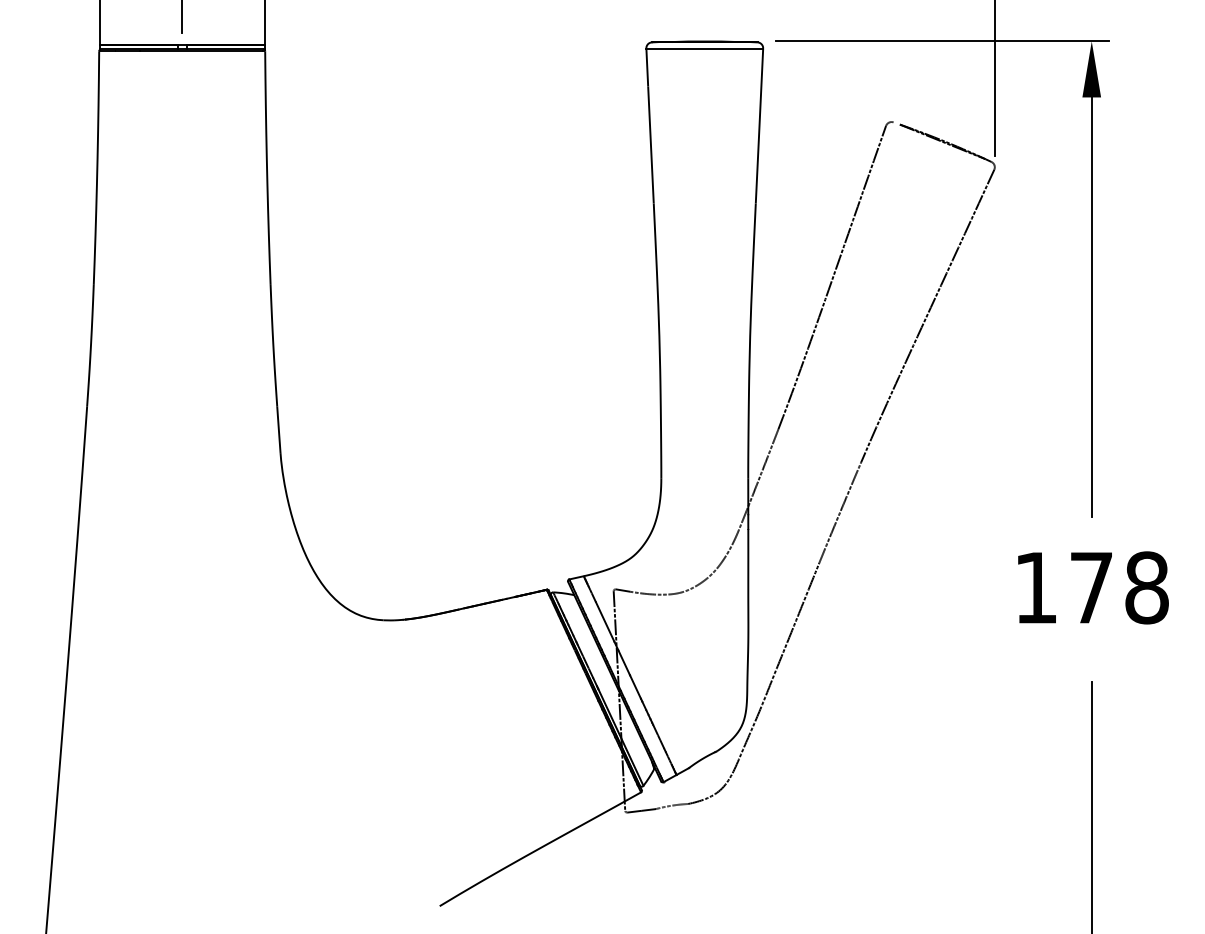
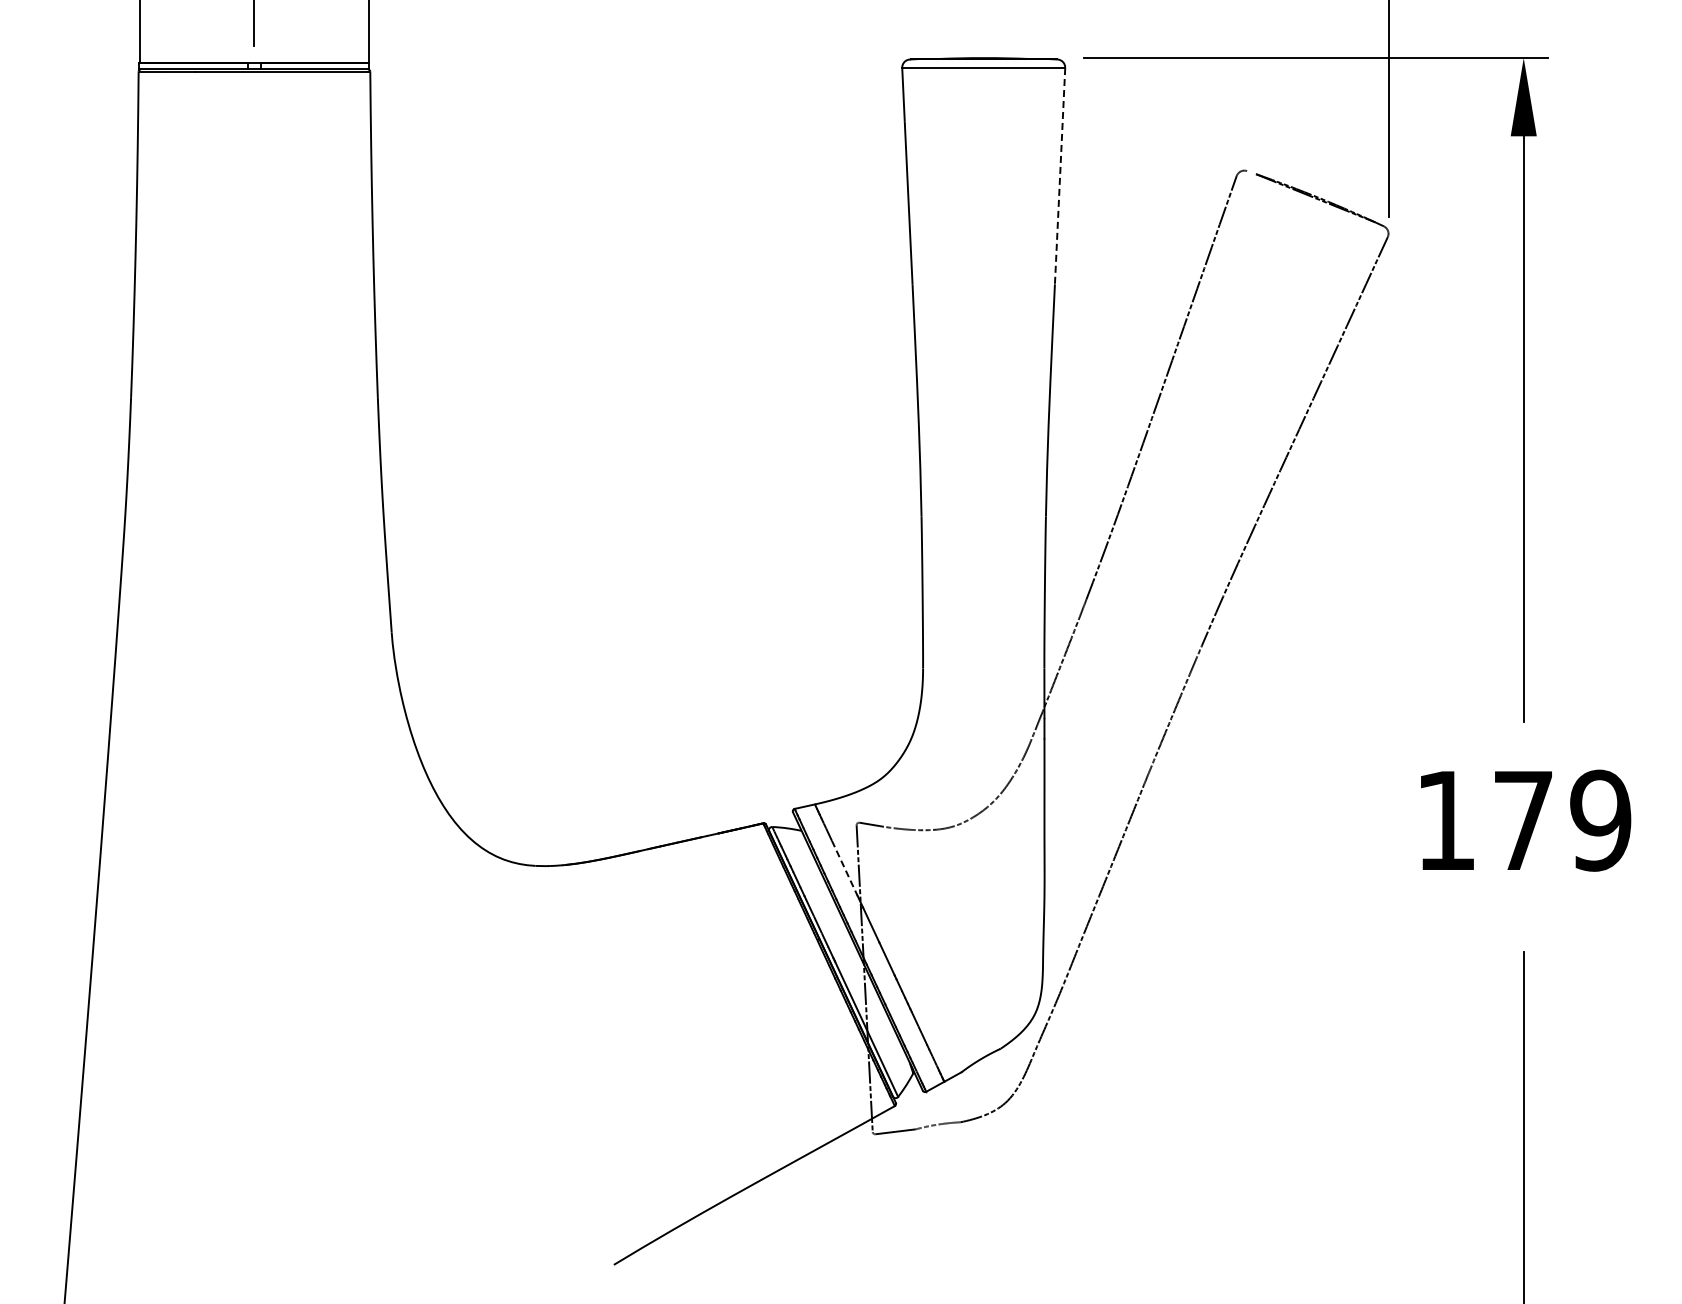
line: (759, 126) -> (1060, 176), solid -> dashed
text: (1146, 587) -> (1600, 820), 178 -> 179
line: (605, 622) -> (845, 868), solid -> dashed

